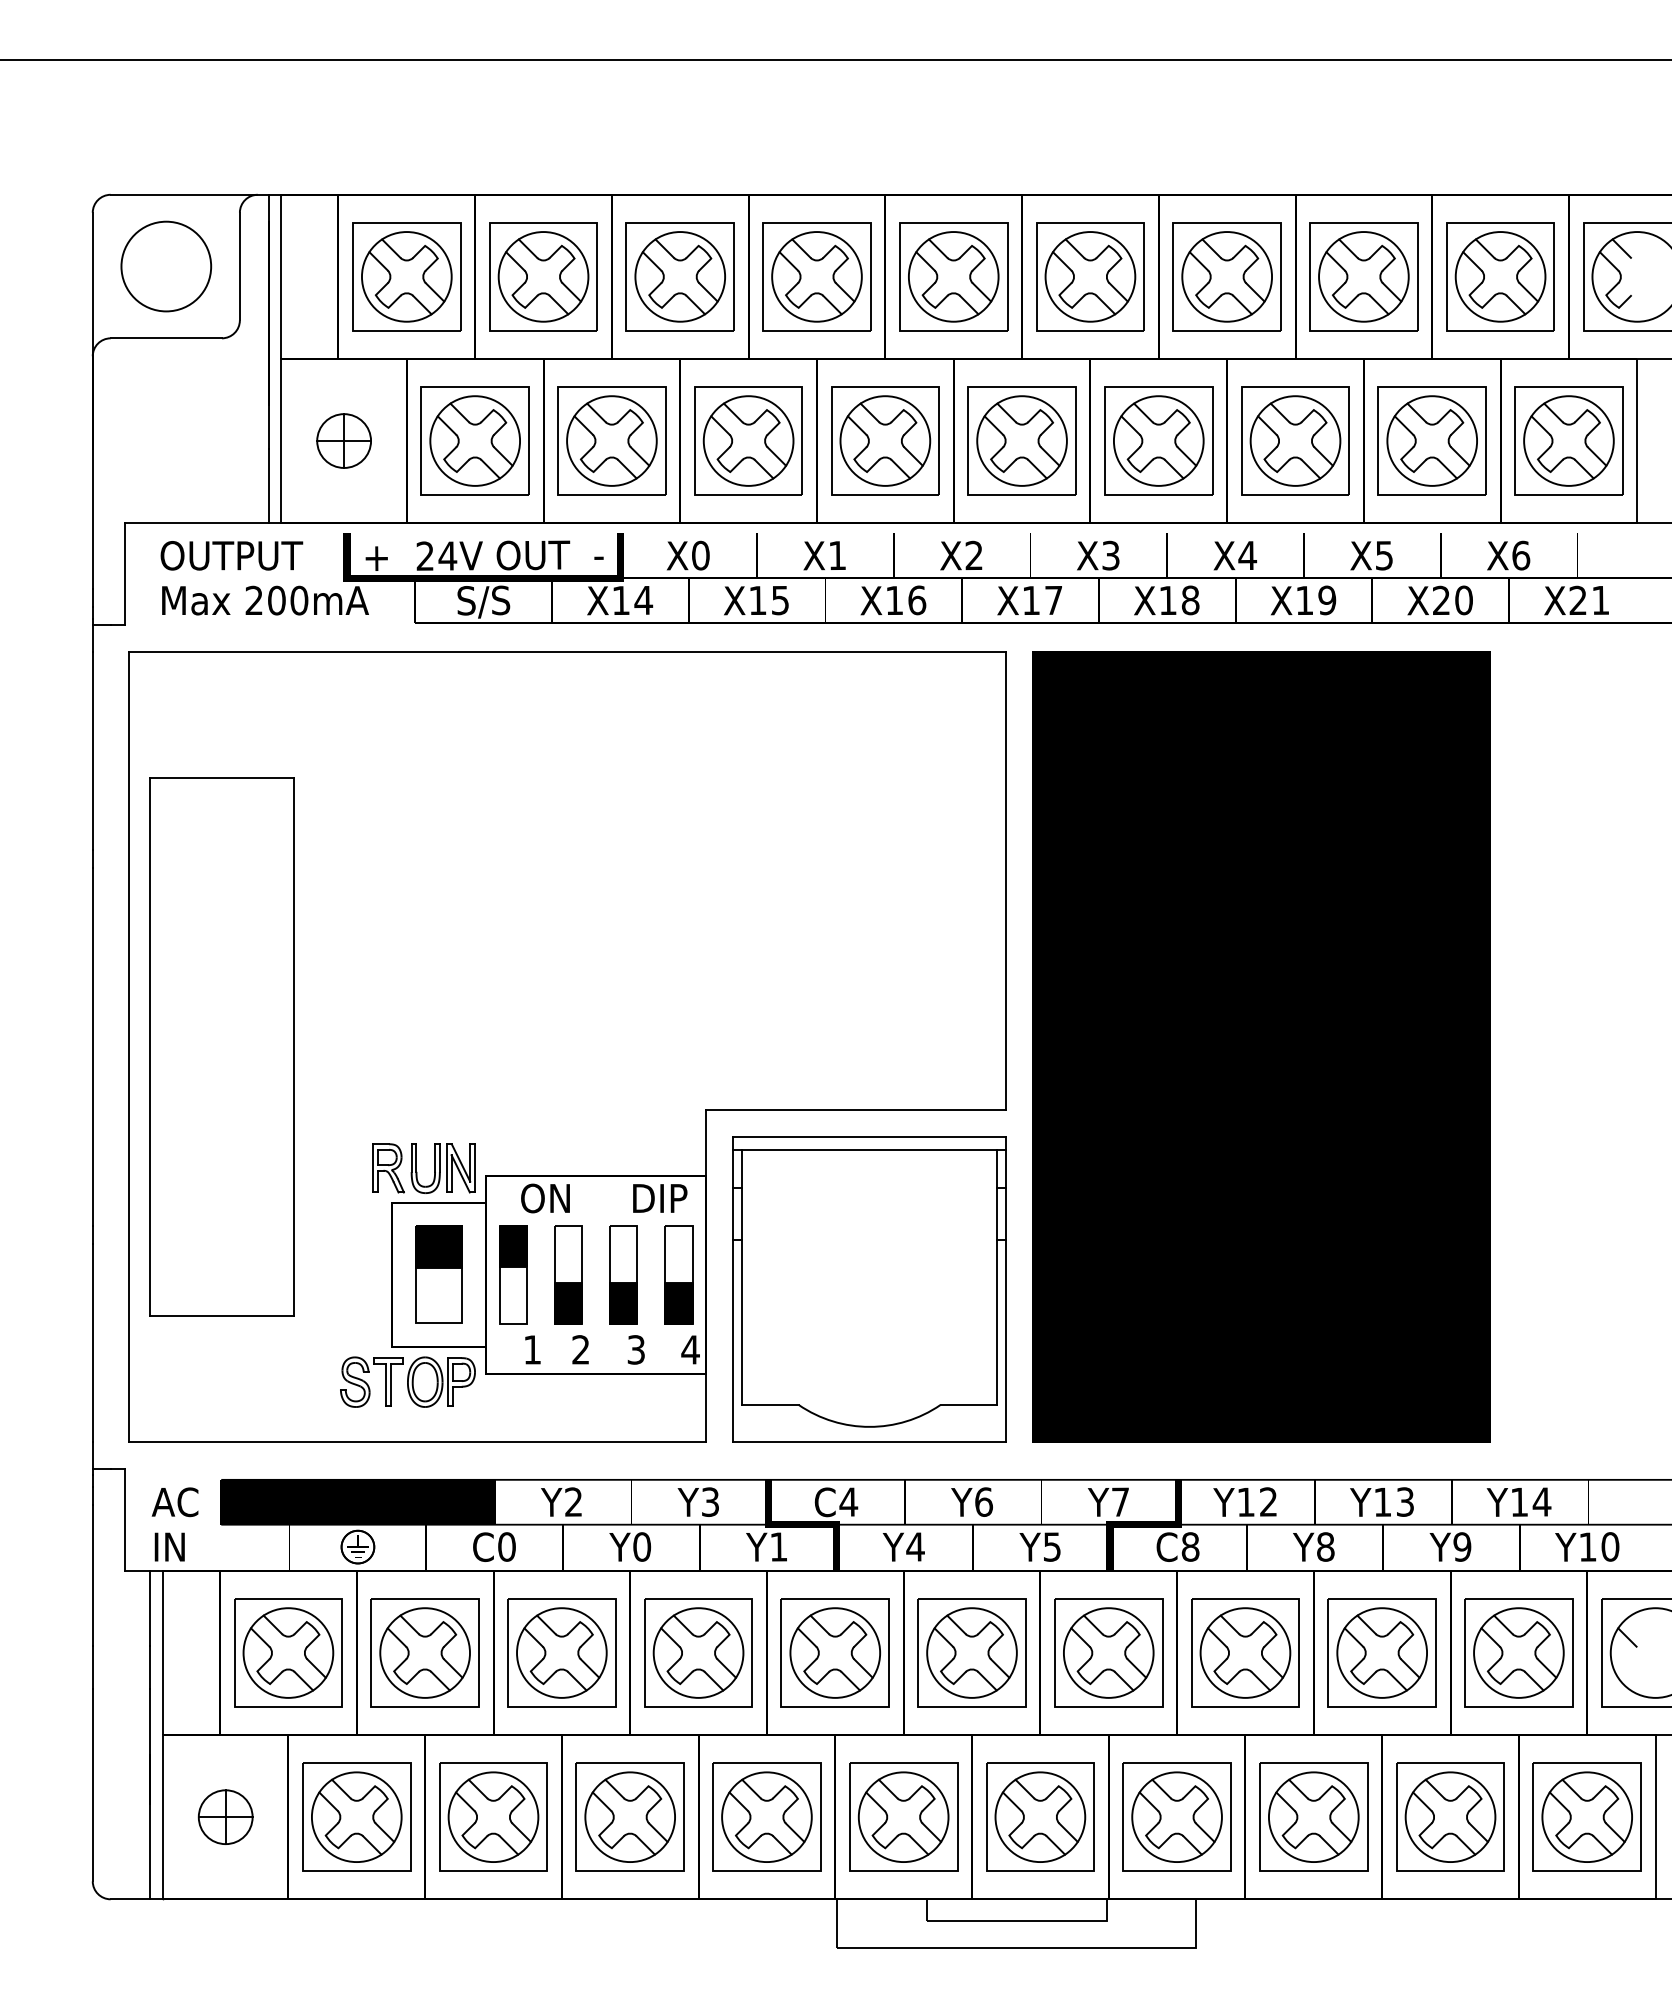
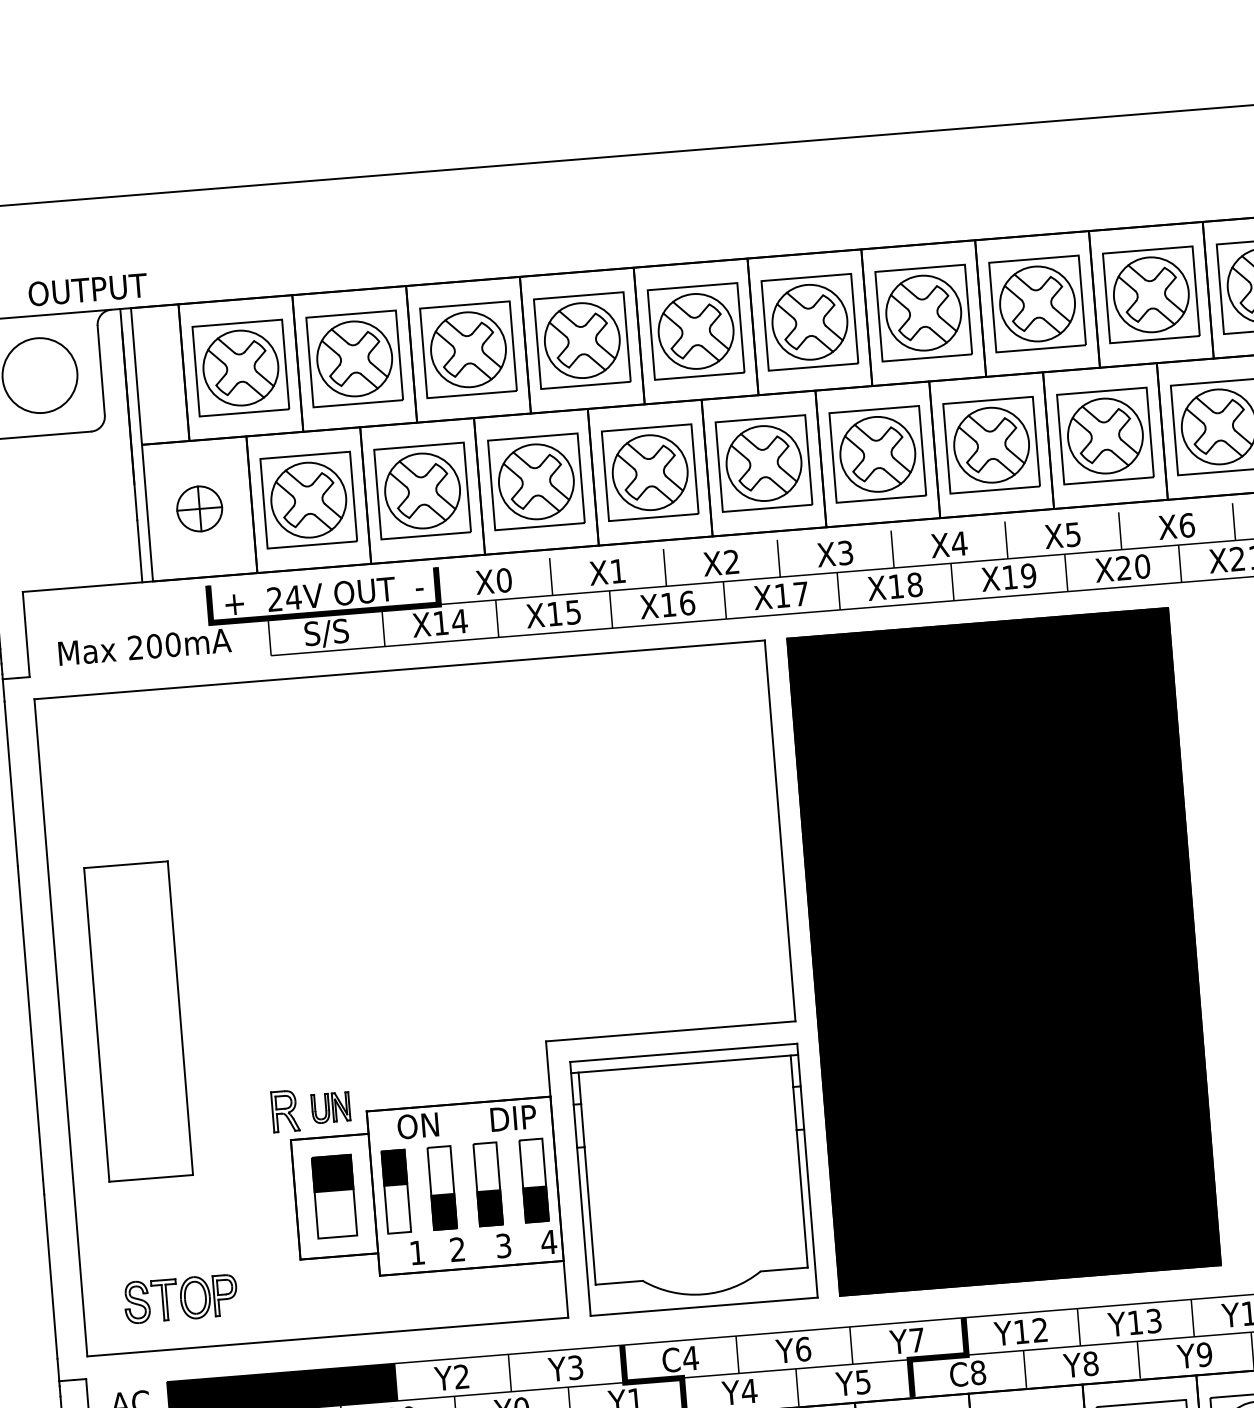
text: (231, 555) -> (87, 289), moved
part: (221, 1046) -> (138, 1021), size x0.7
part: (442, 1168) -> (330, 1107), size x0.7
part: (407, 1381) -> (180, 1298), moved

